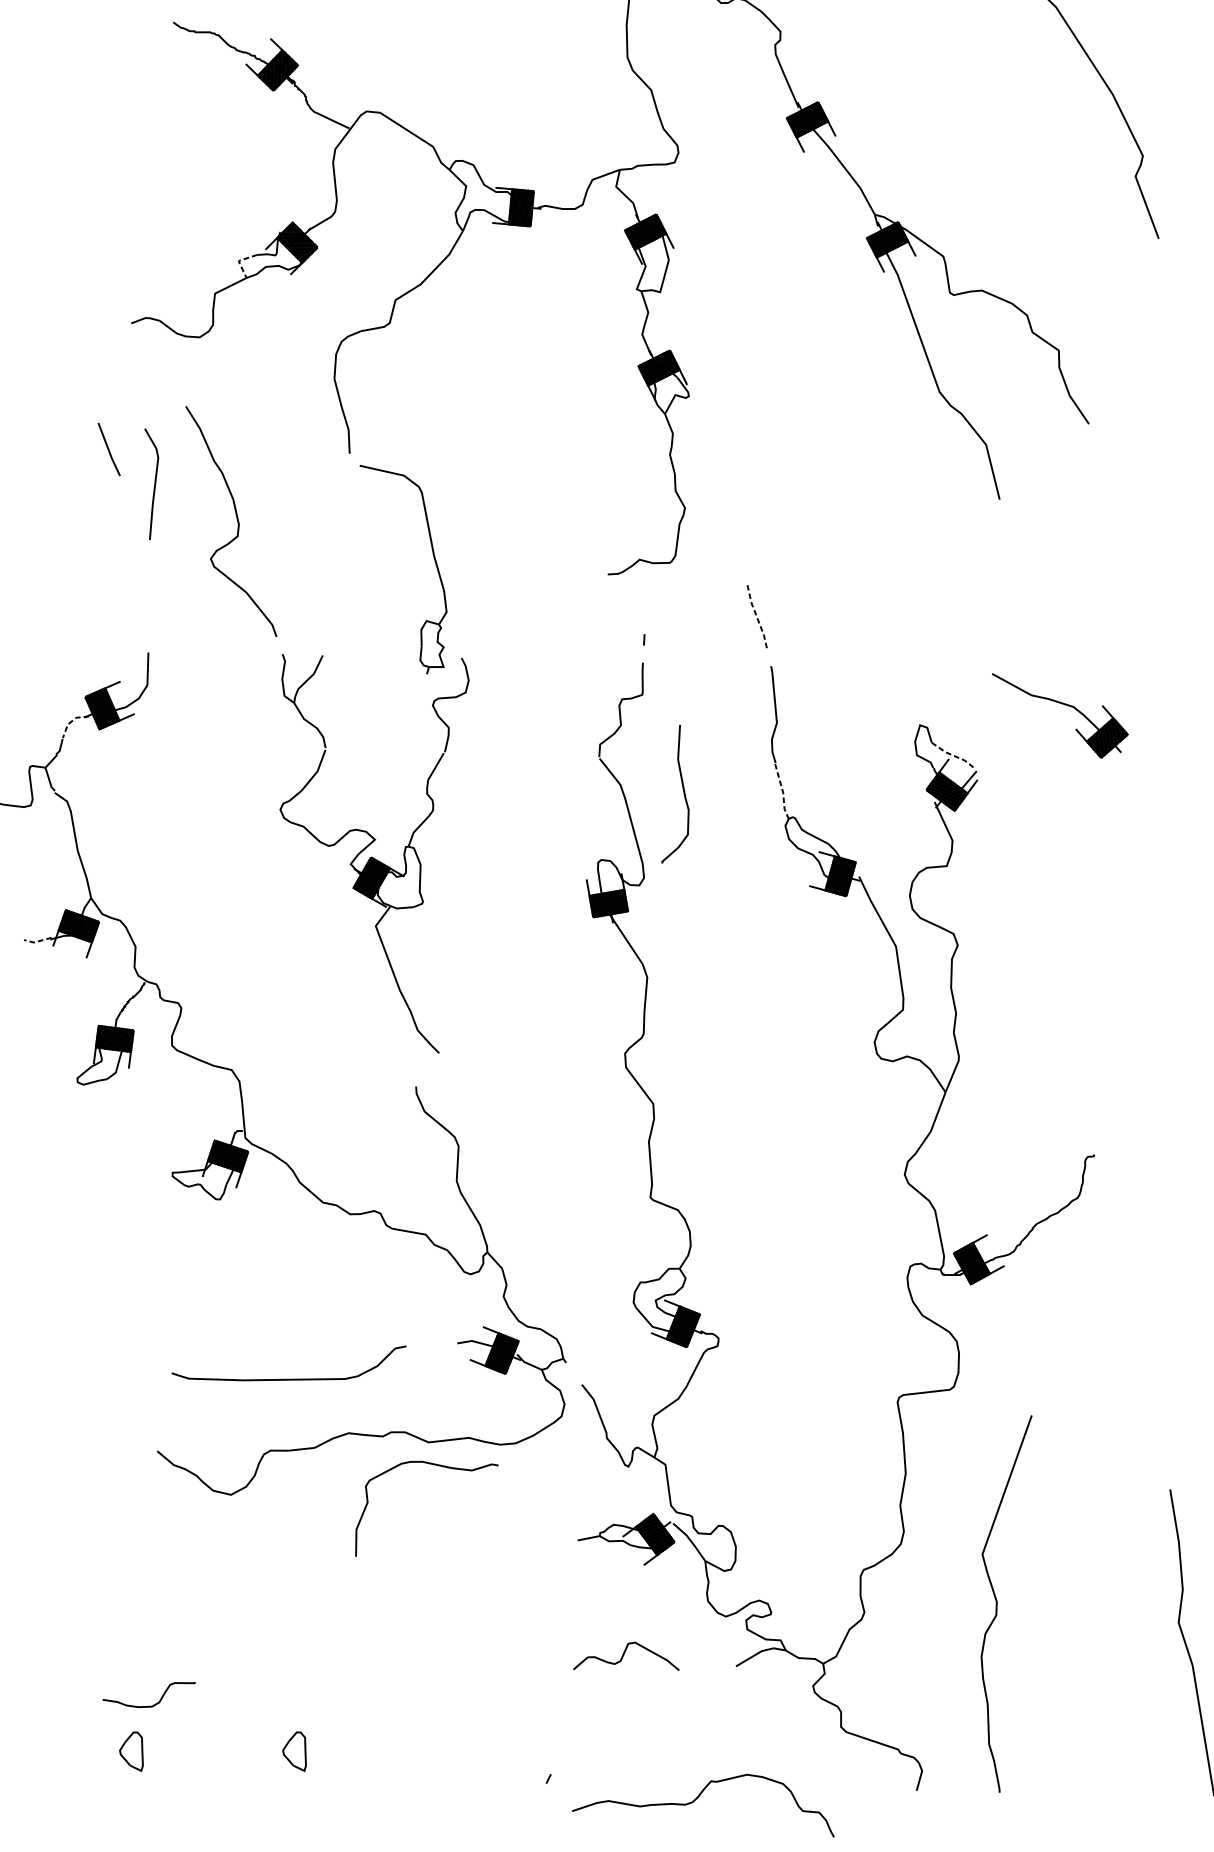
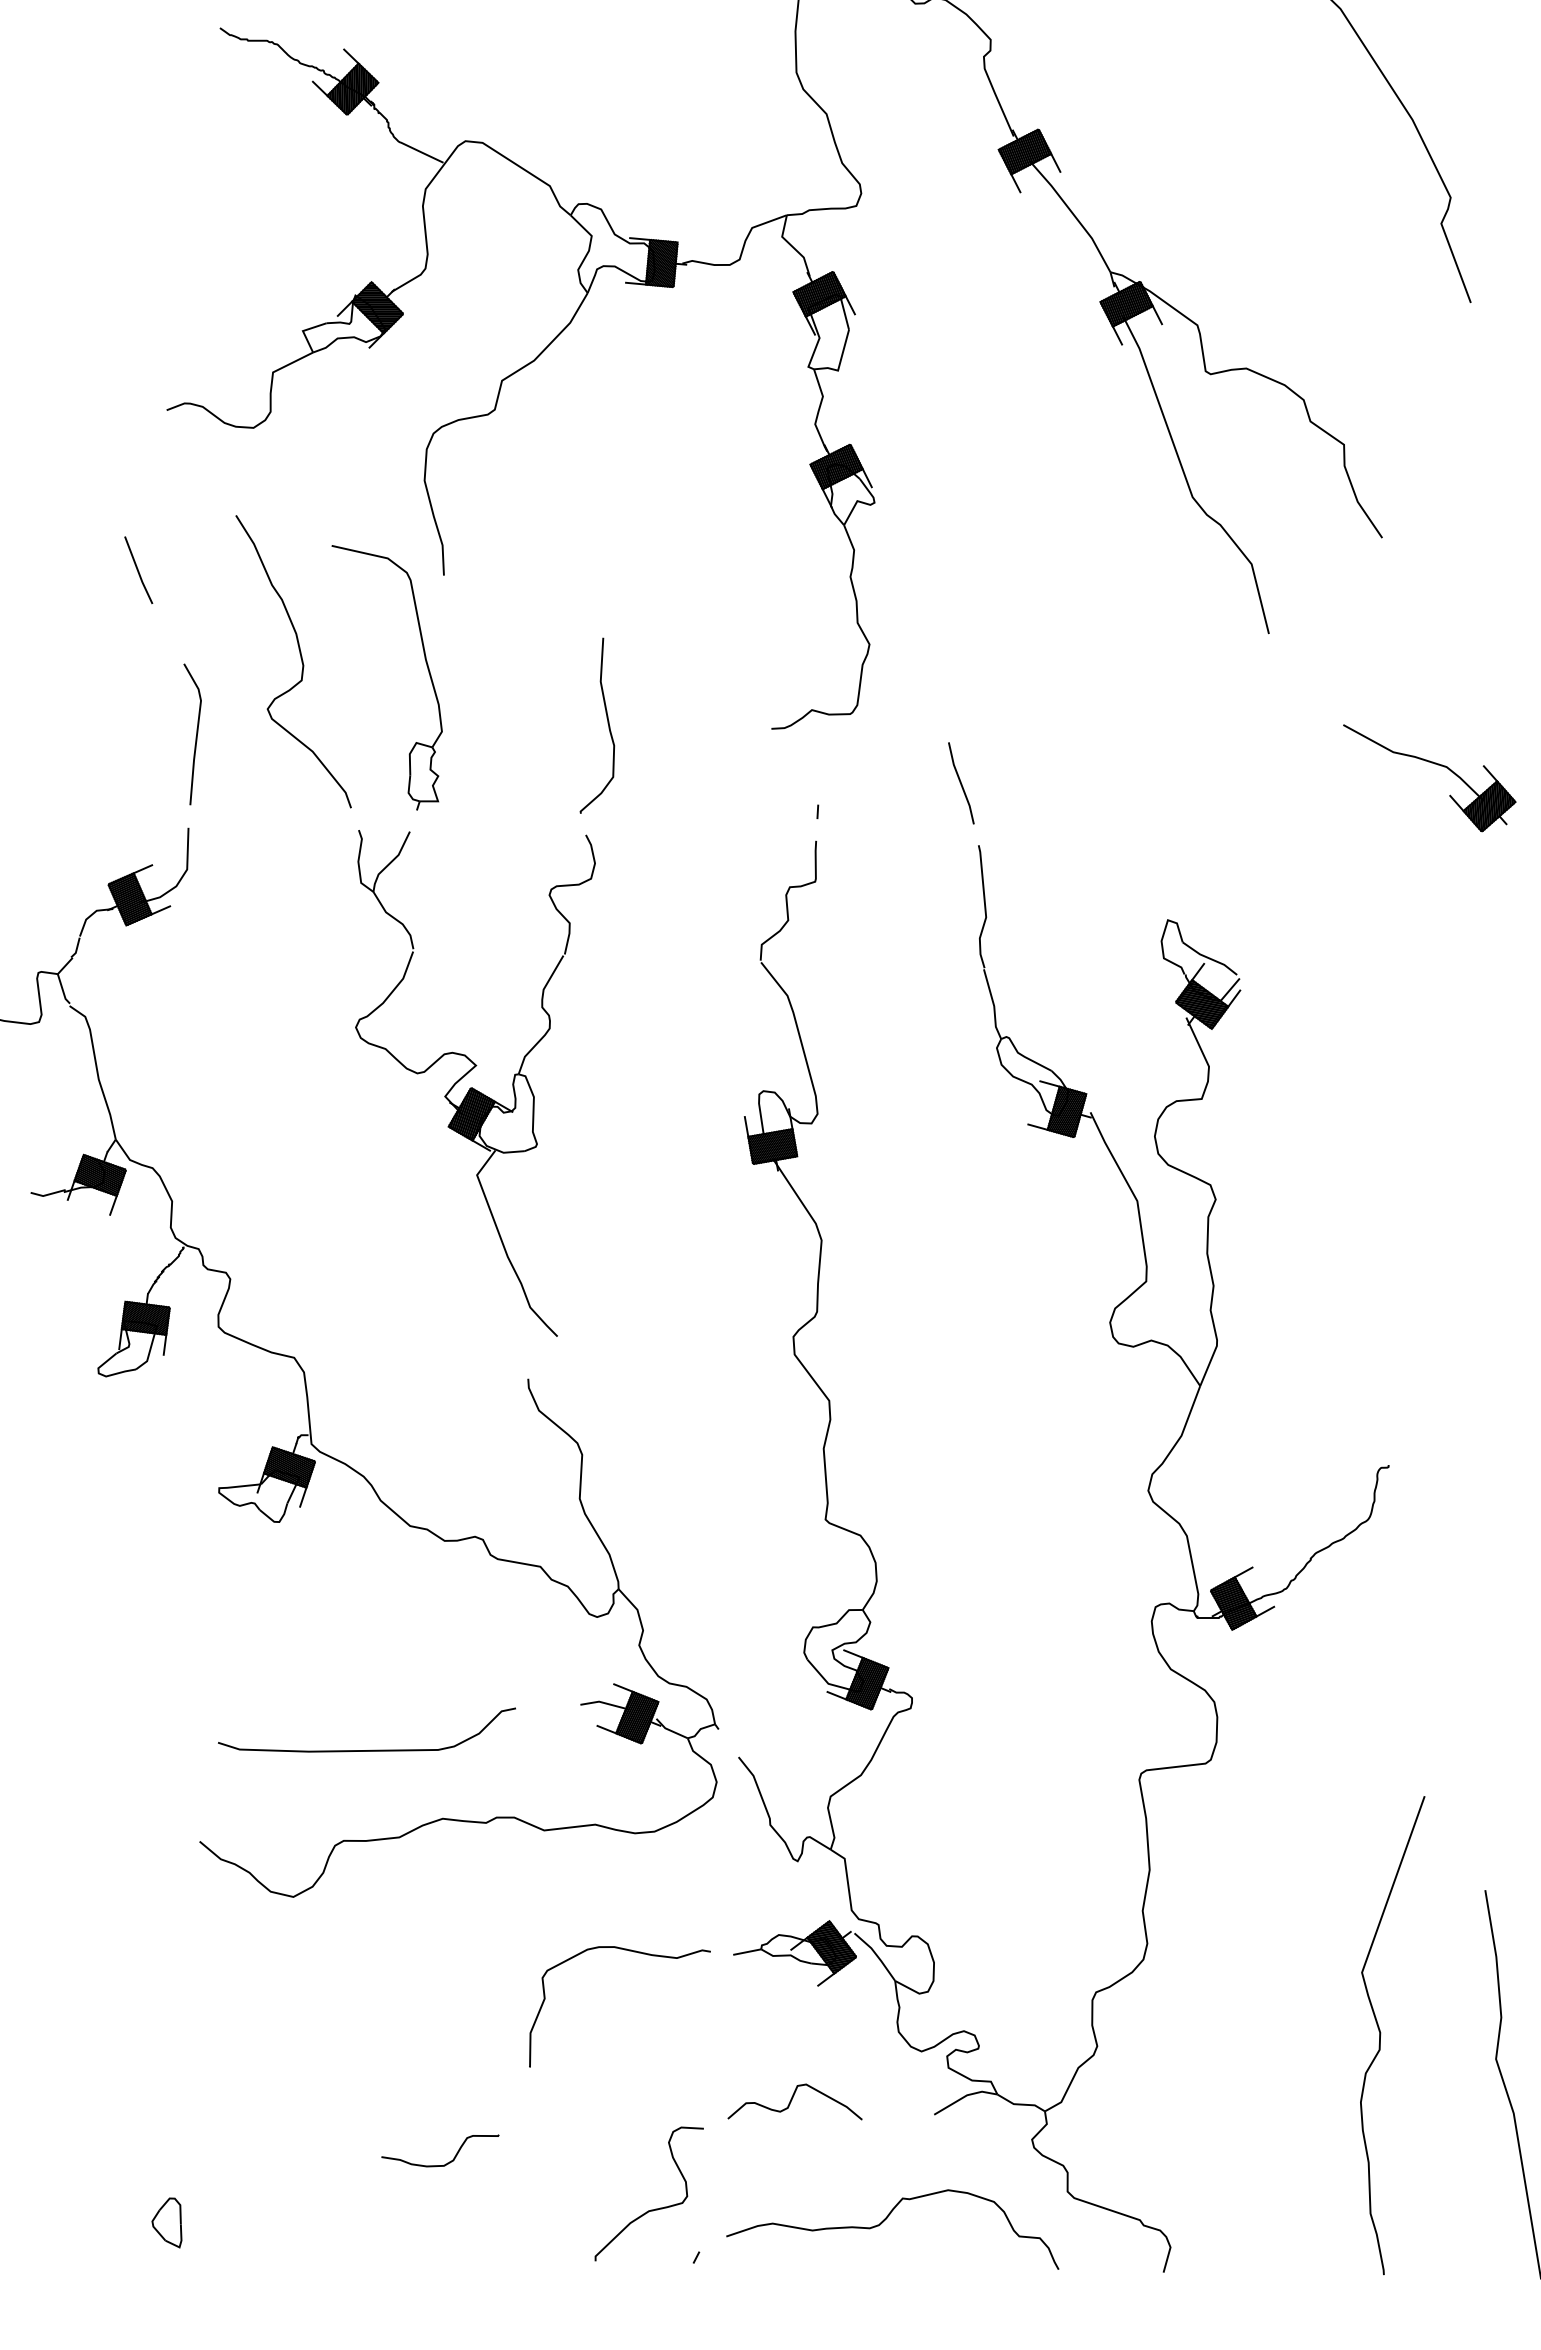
line: (238, 261) -> (302, 331), dashed -> solid
line: (153, 485) -> (195, 736), moved
part: (434, 560) -> (426, 666), moved
line: (757, 618) -> (961, 784), dashed -> solid
part: (1063, 704) -> (1434, 764), moved
line: (71, 721) -> (90, 915), dashed -> solid
line: (952, 755) -> (1209, 958), dashed -> solid
curve: (683, 792) -> (607, 723), moved
line: (782, 792) -> (993, 1005), dashed -> solid
line: (37, 941) -> (47, 1194), dashed -> solid
curve: (437, 1466) -> (633, 1952), moved
curve: (997, 1603) -> (1381, 2034), moved
curve: (154, 1704) -> (447, 2162), moved
curve: (513, 1741) -> (651, 2209), added
part: (294, 1751) -> (373, 2222), removed
curve: (696, 1799) -> (884, 2221), moved

